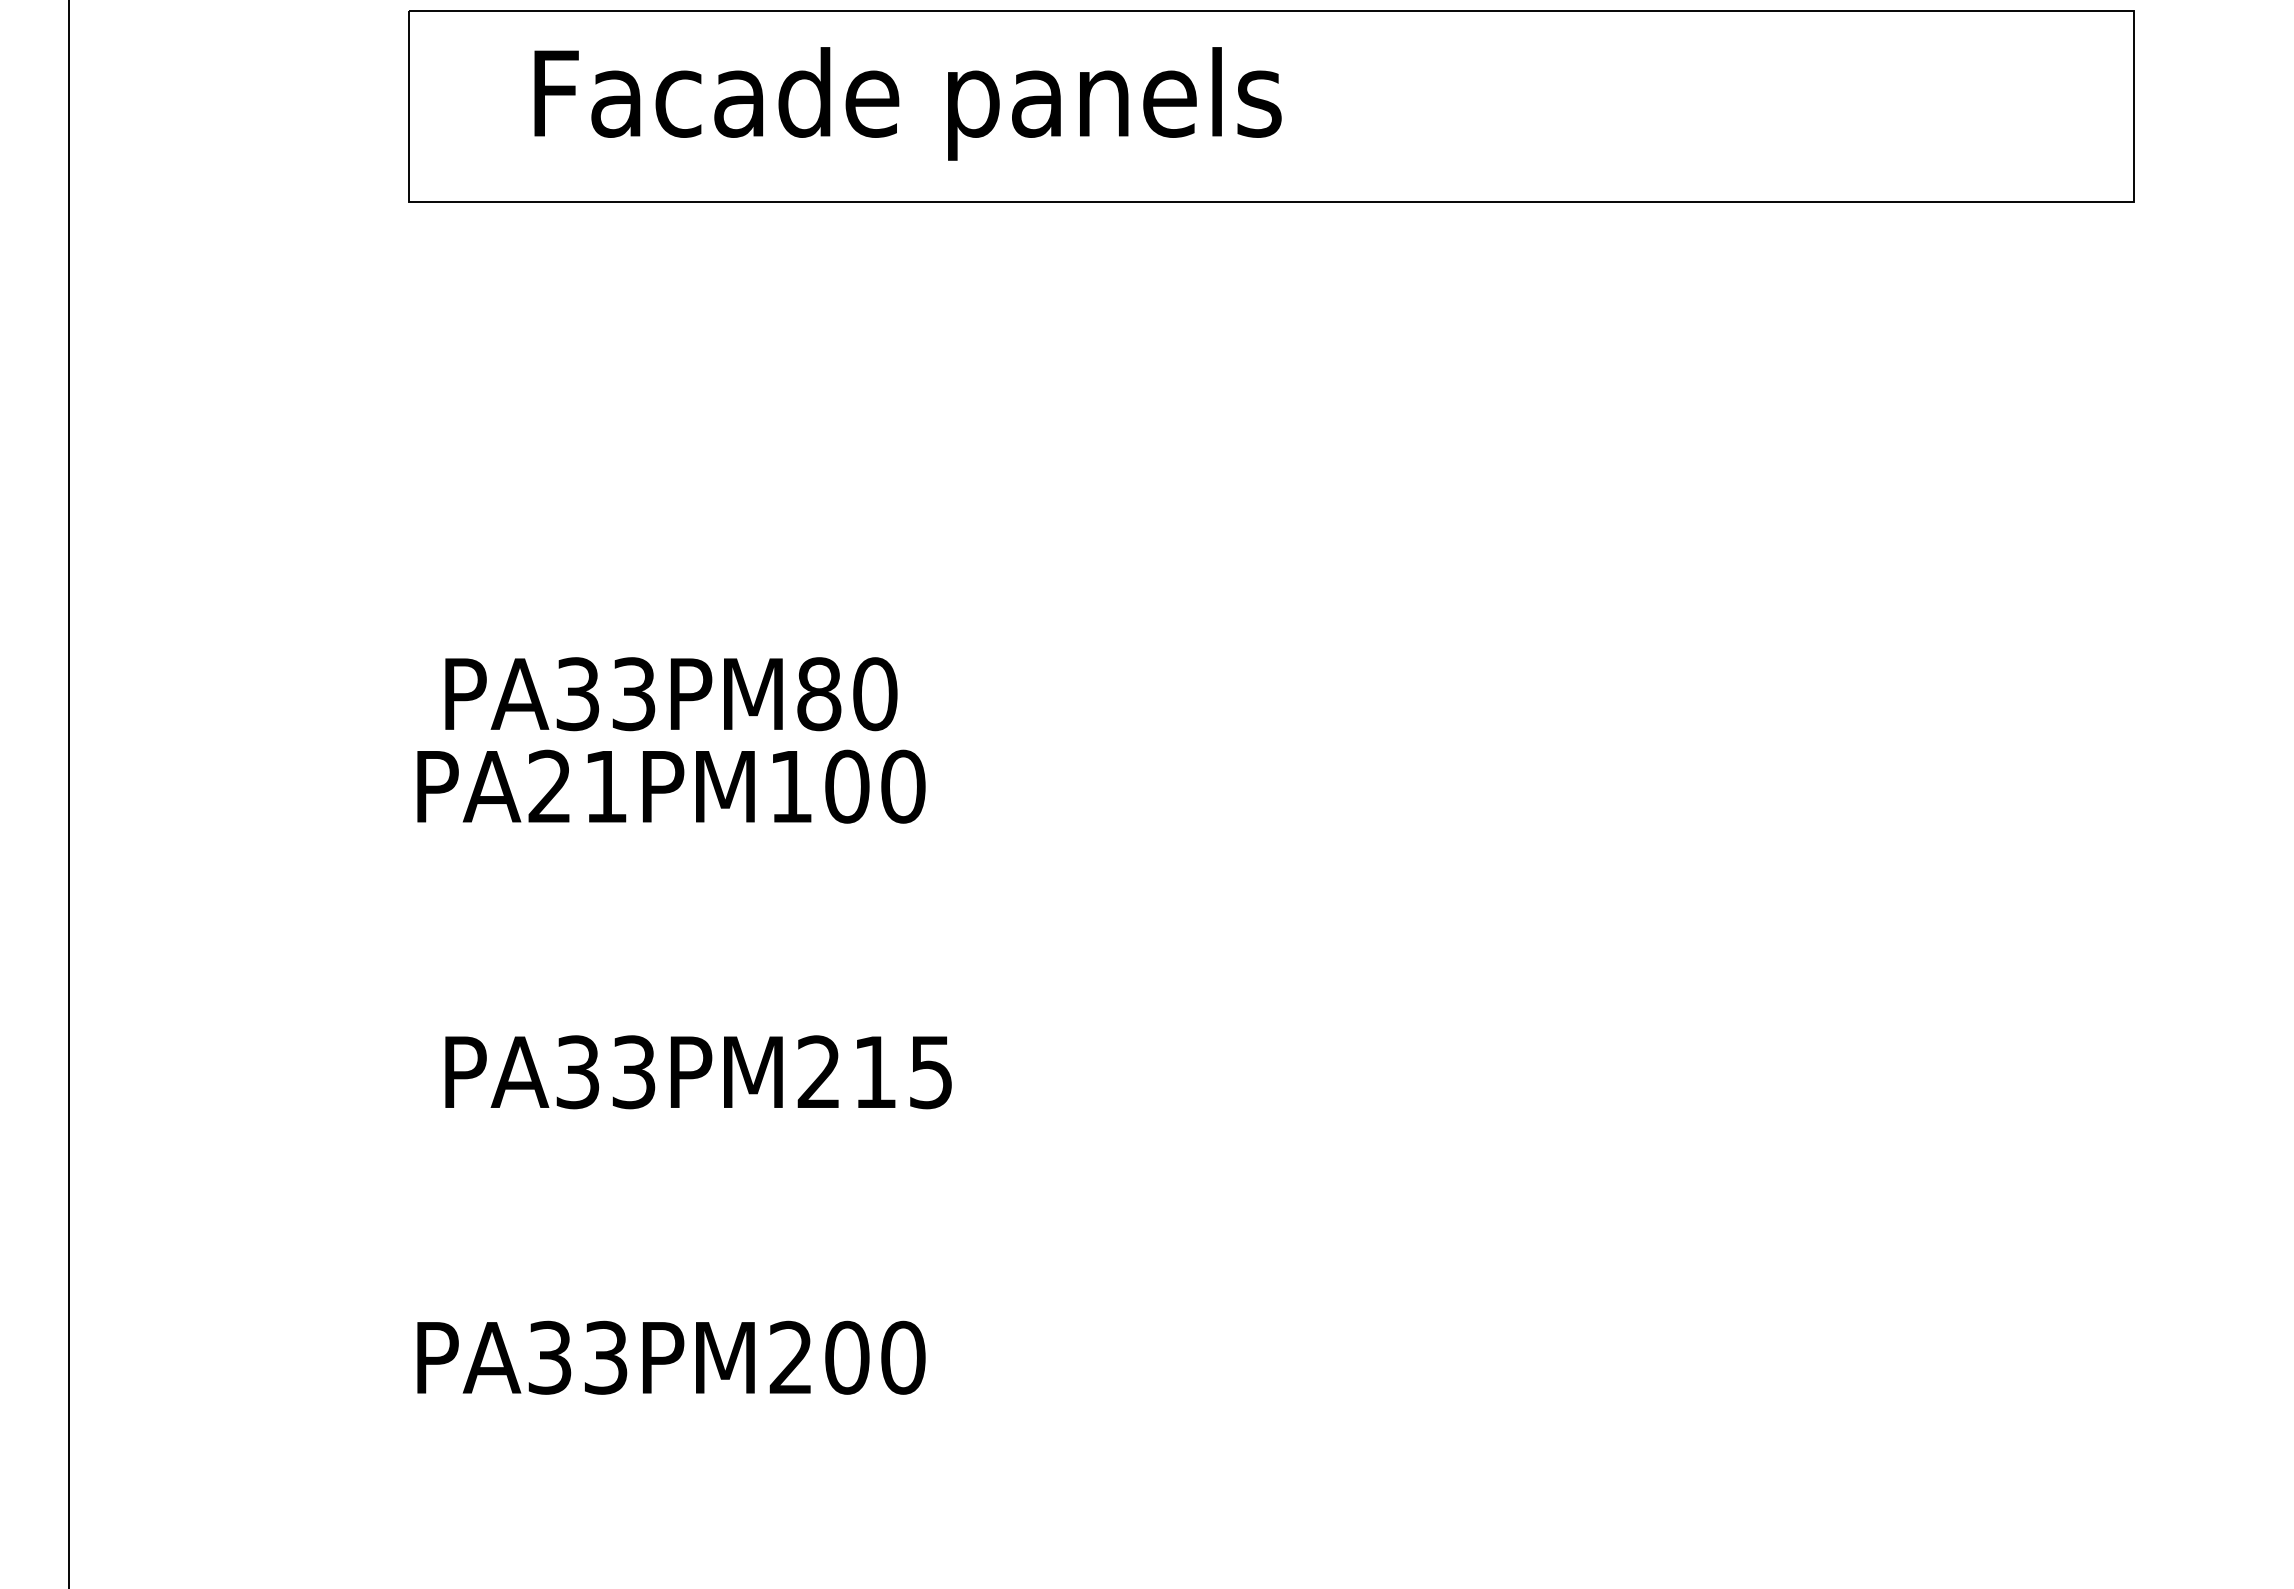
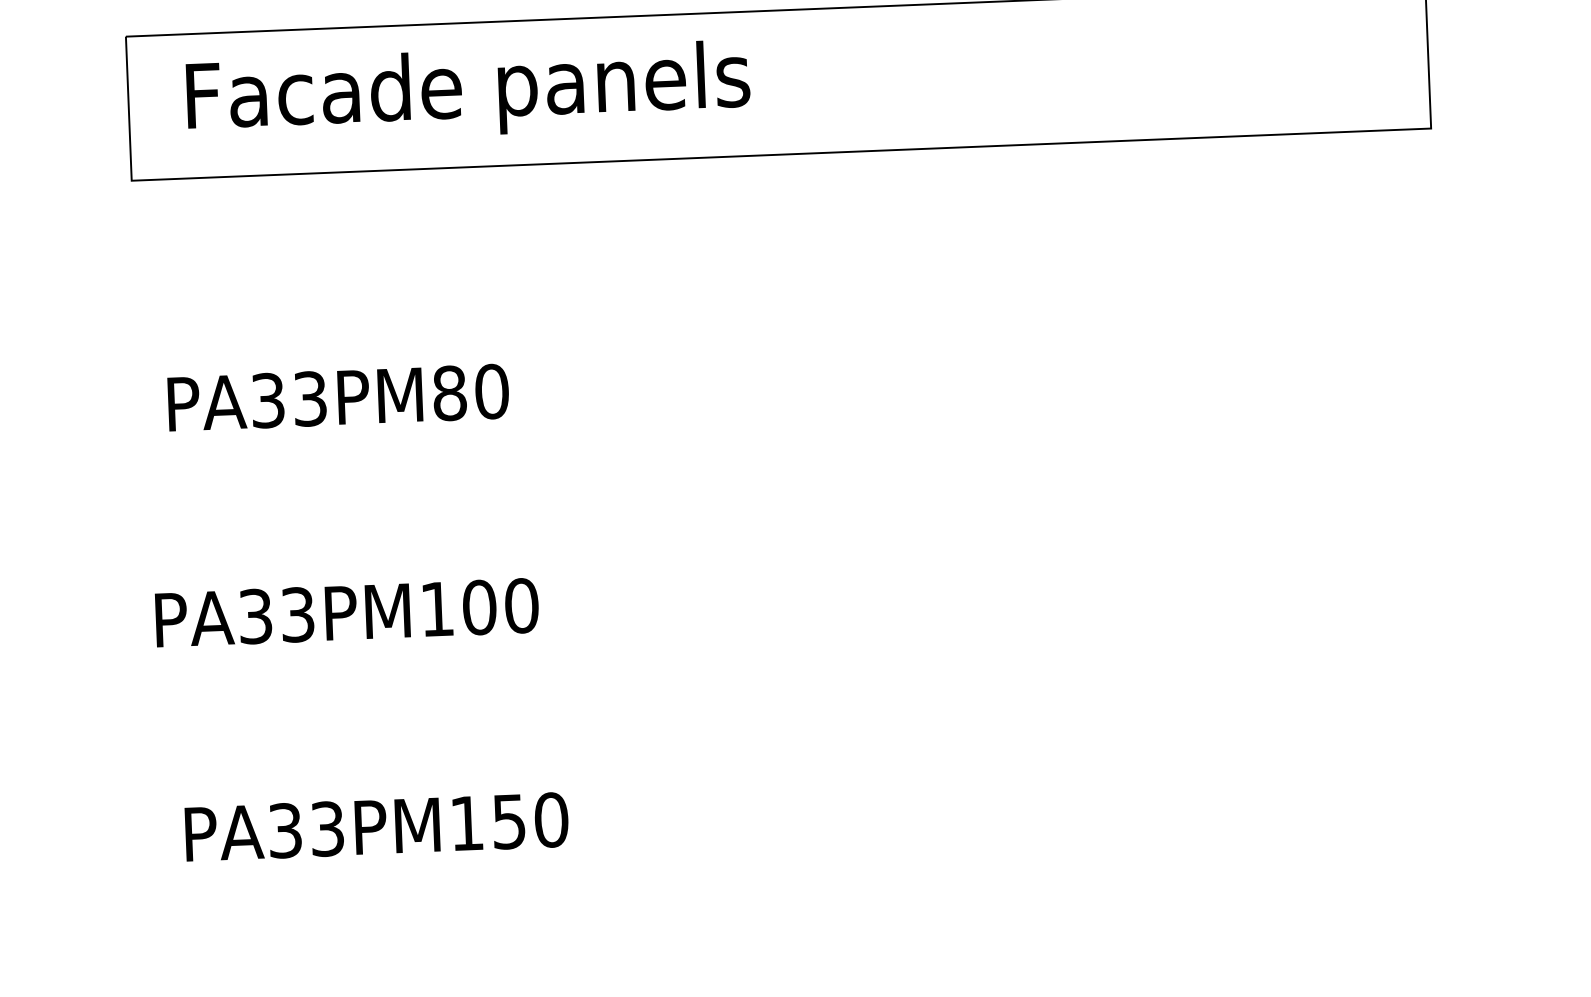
text: (907, 103) -> (468, 92), moved
text: (671, 694) -> (338, 398), moved
text: (577, 786) -> (276, 615), PA21PM100 -> PA33PM100
text: (875, 1072) -> (509, 821), PA33PM215 -> PA33PM150

